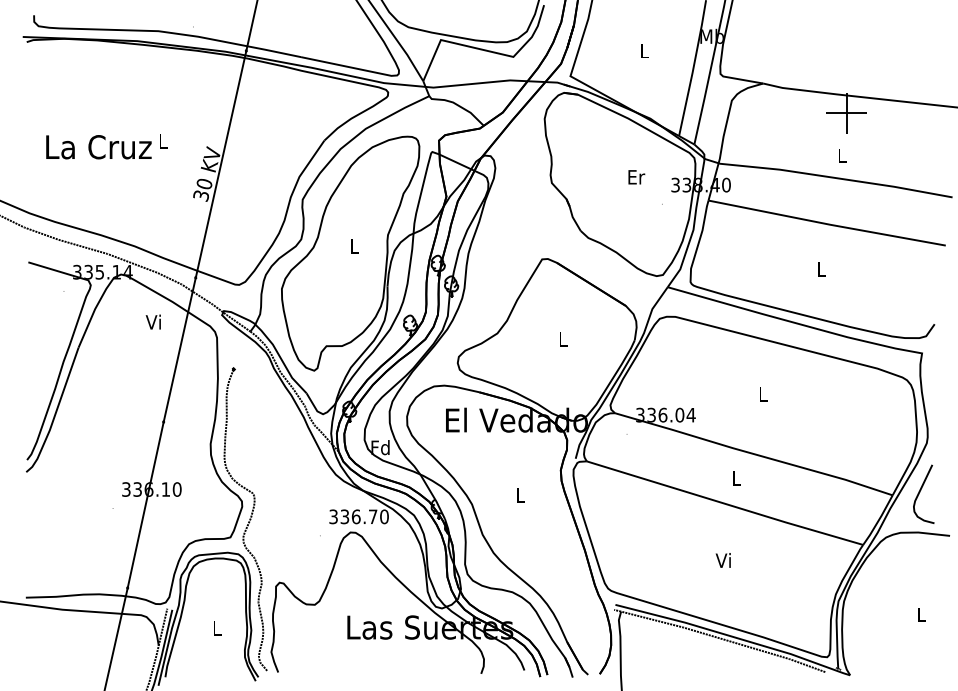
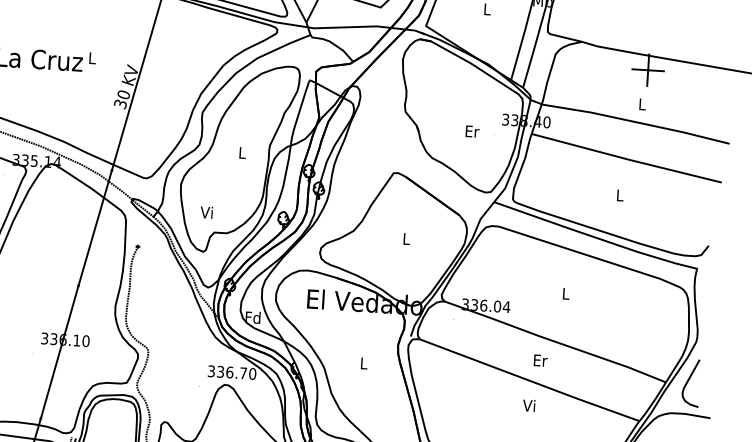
text: (636, 177) -> (472, 131), moved
text: (152, 321) -> (205, 211), moved
text: (736, 478) -> (540, 360), L -> Er
text: (722, 560) -> (528, 405), moved

